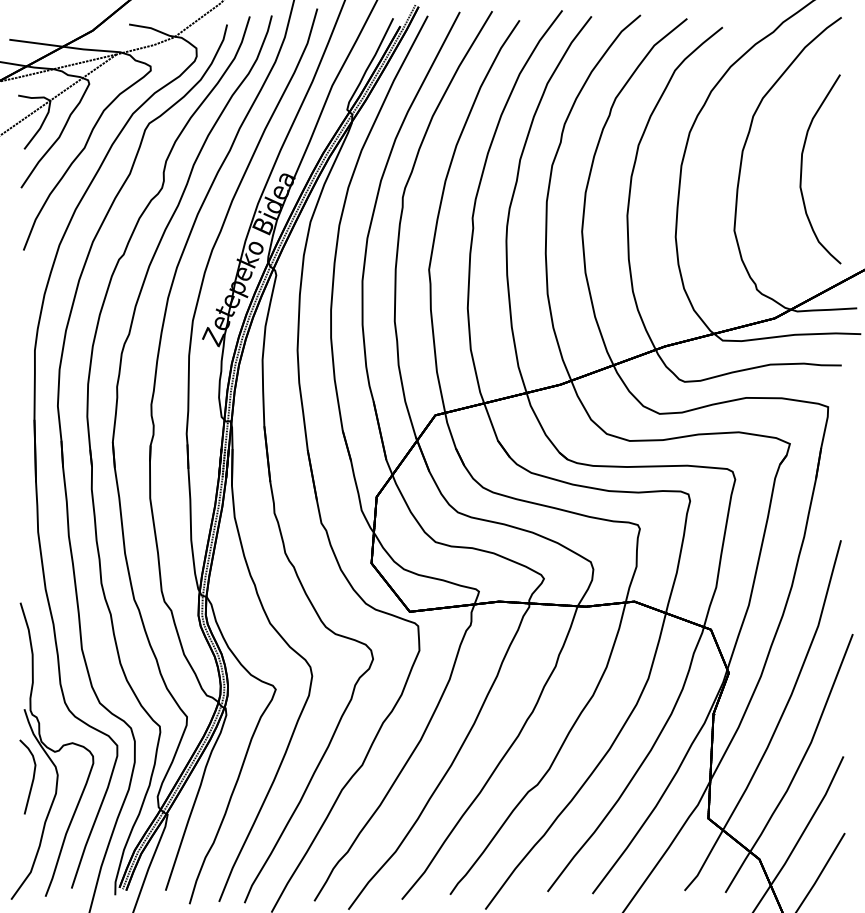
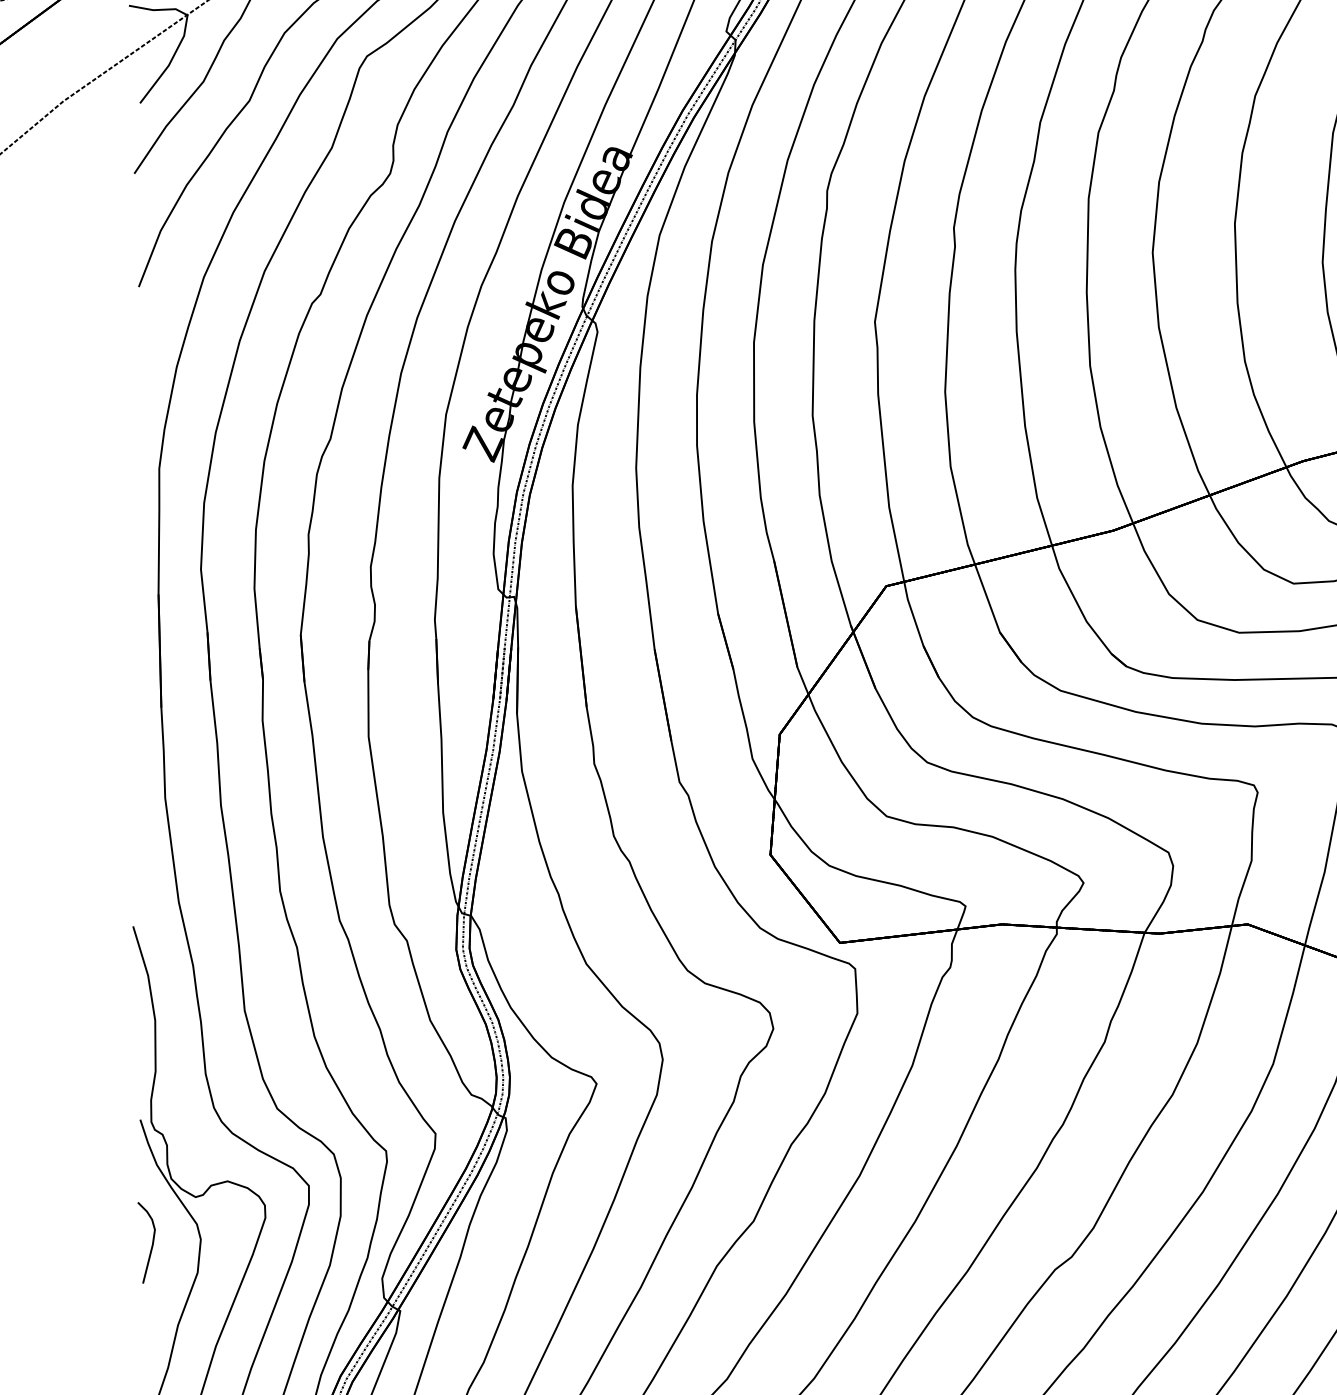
part: (27, 776) -> (145, 1241), size x0.6

